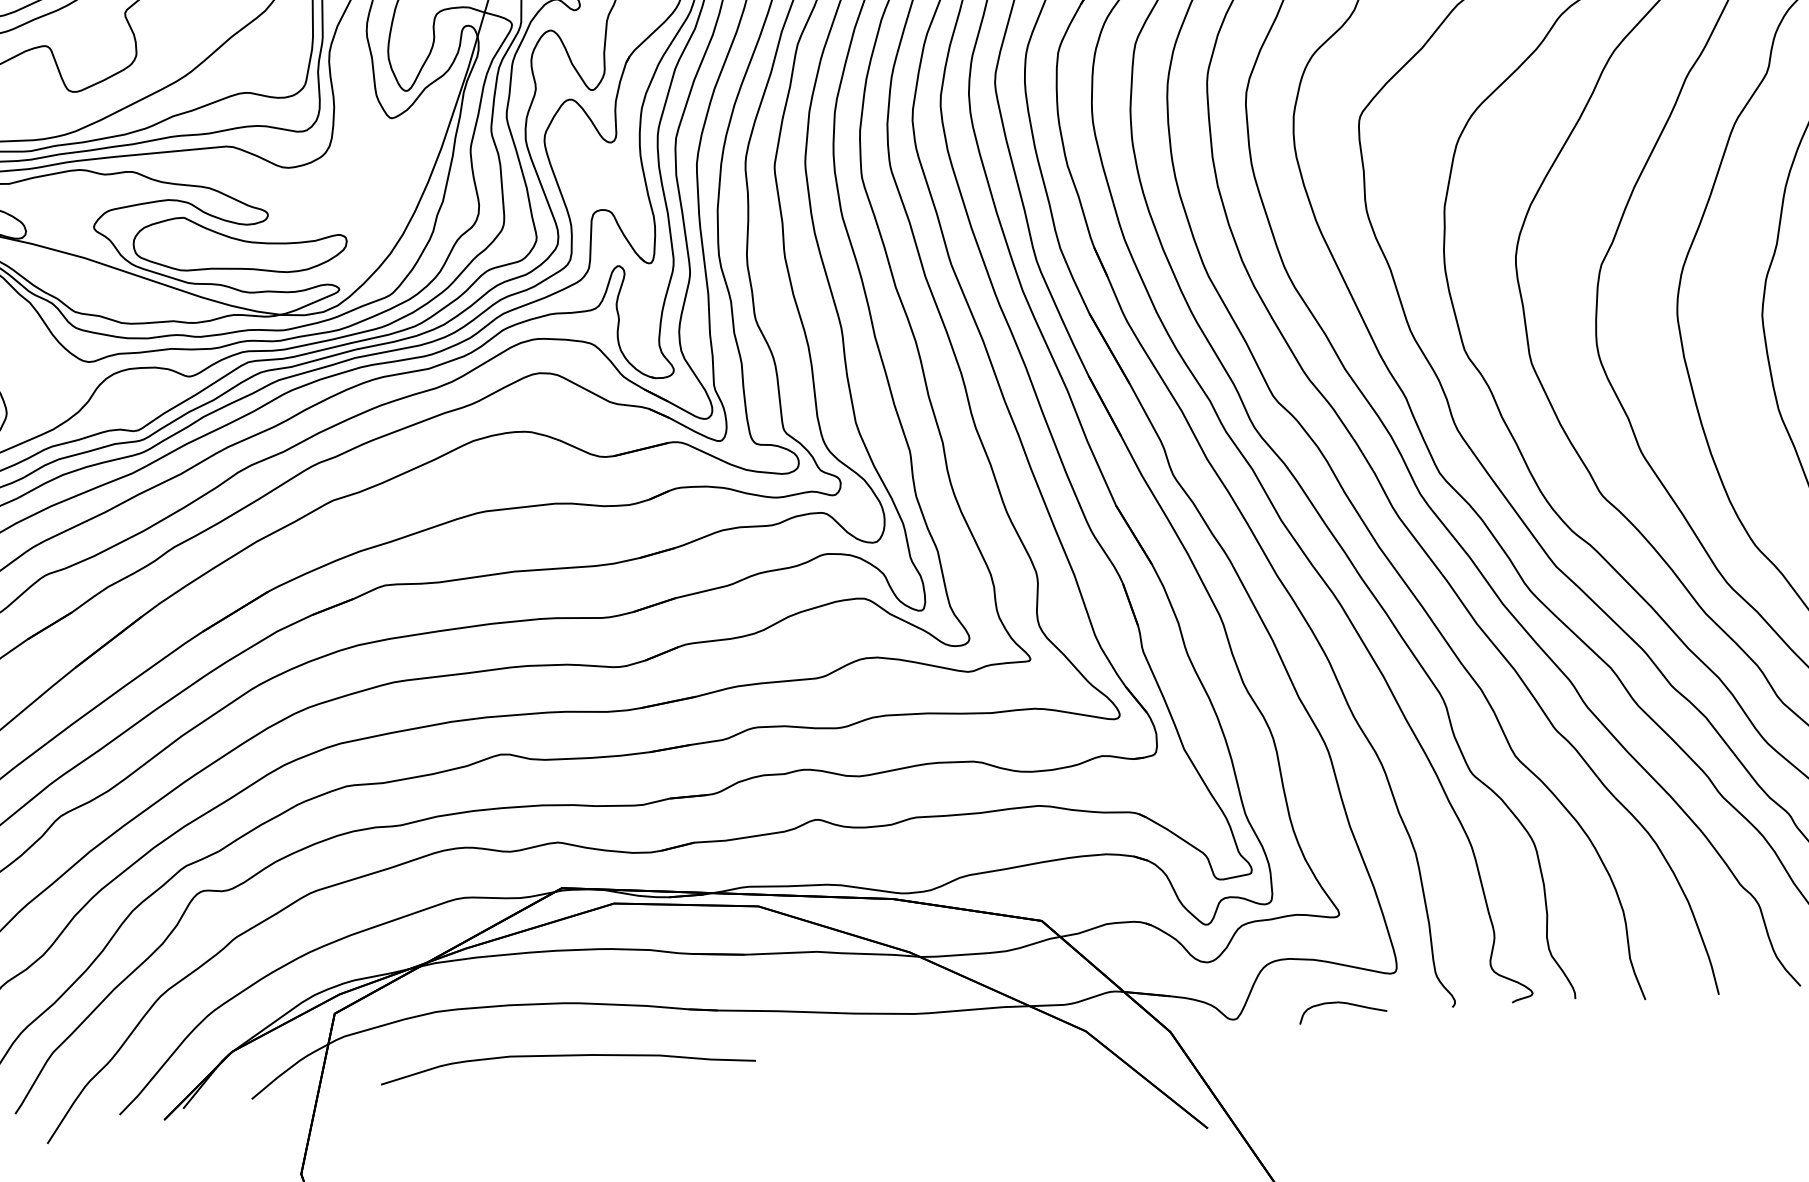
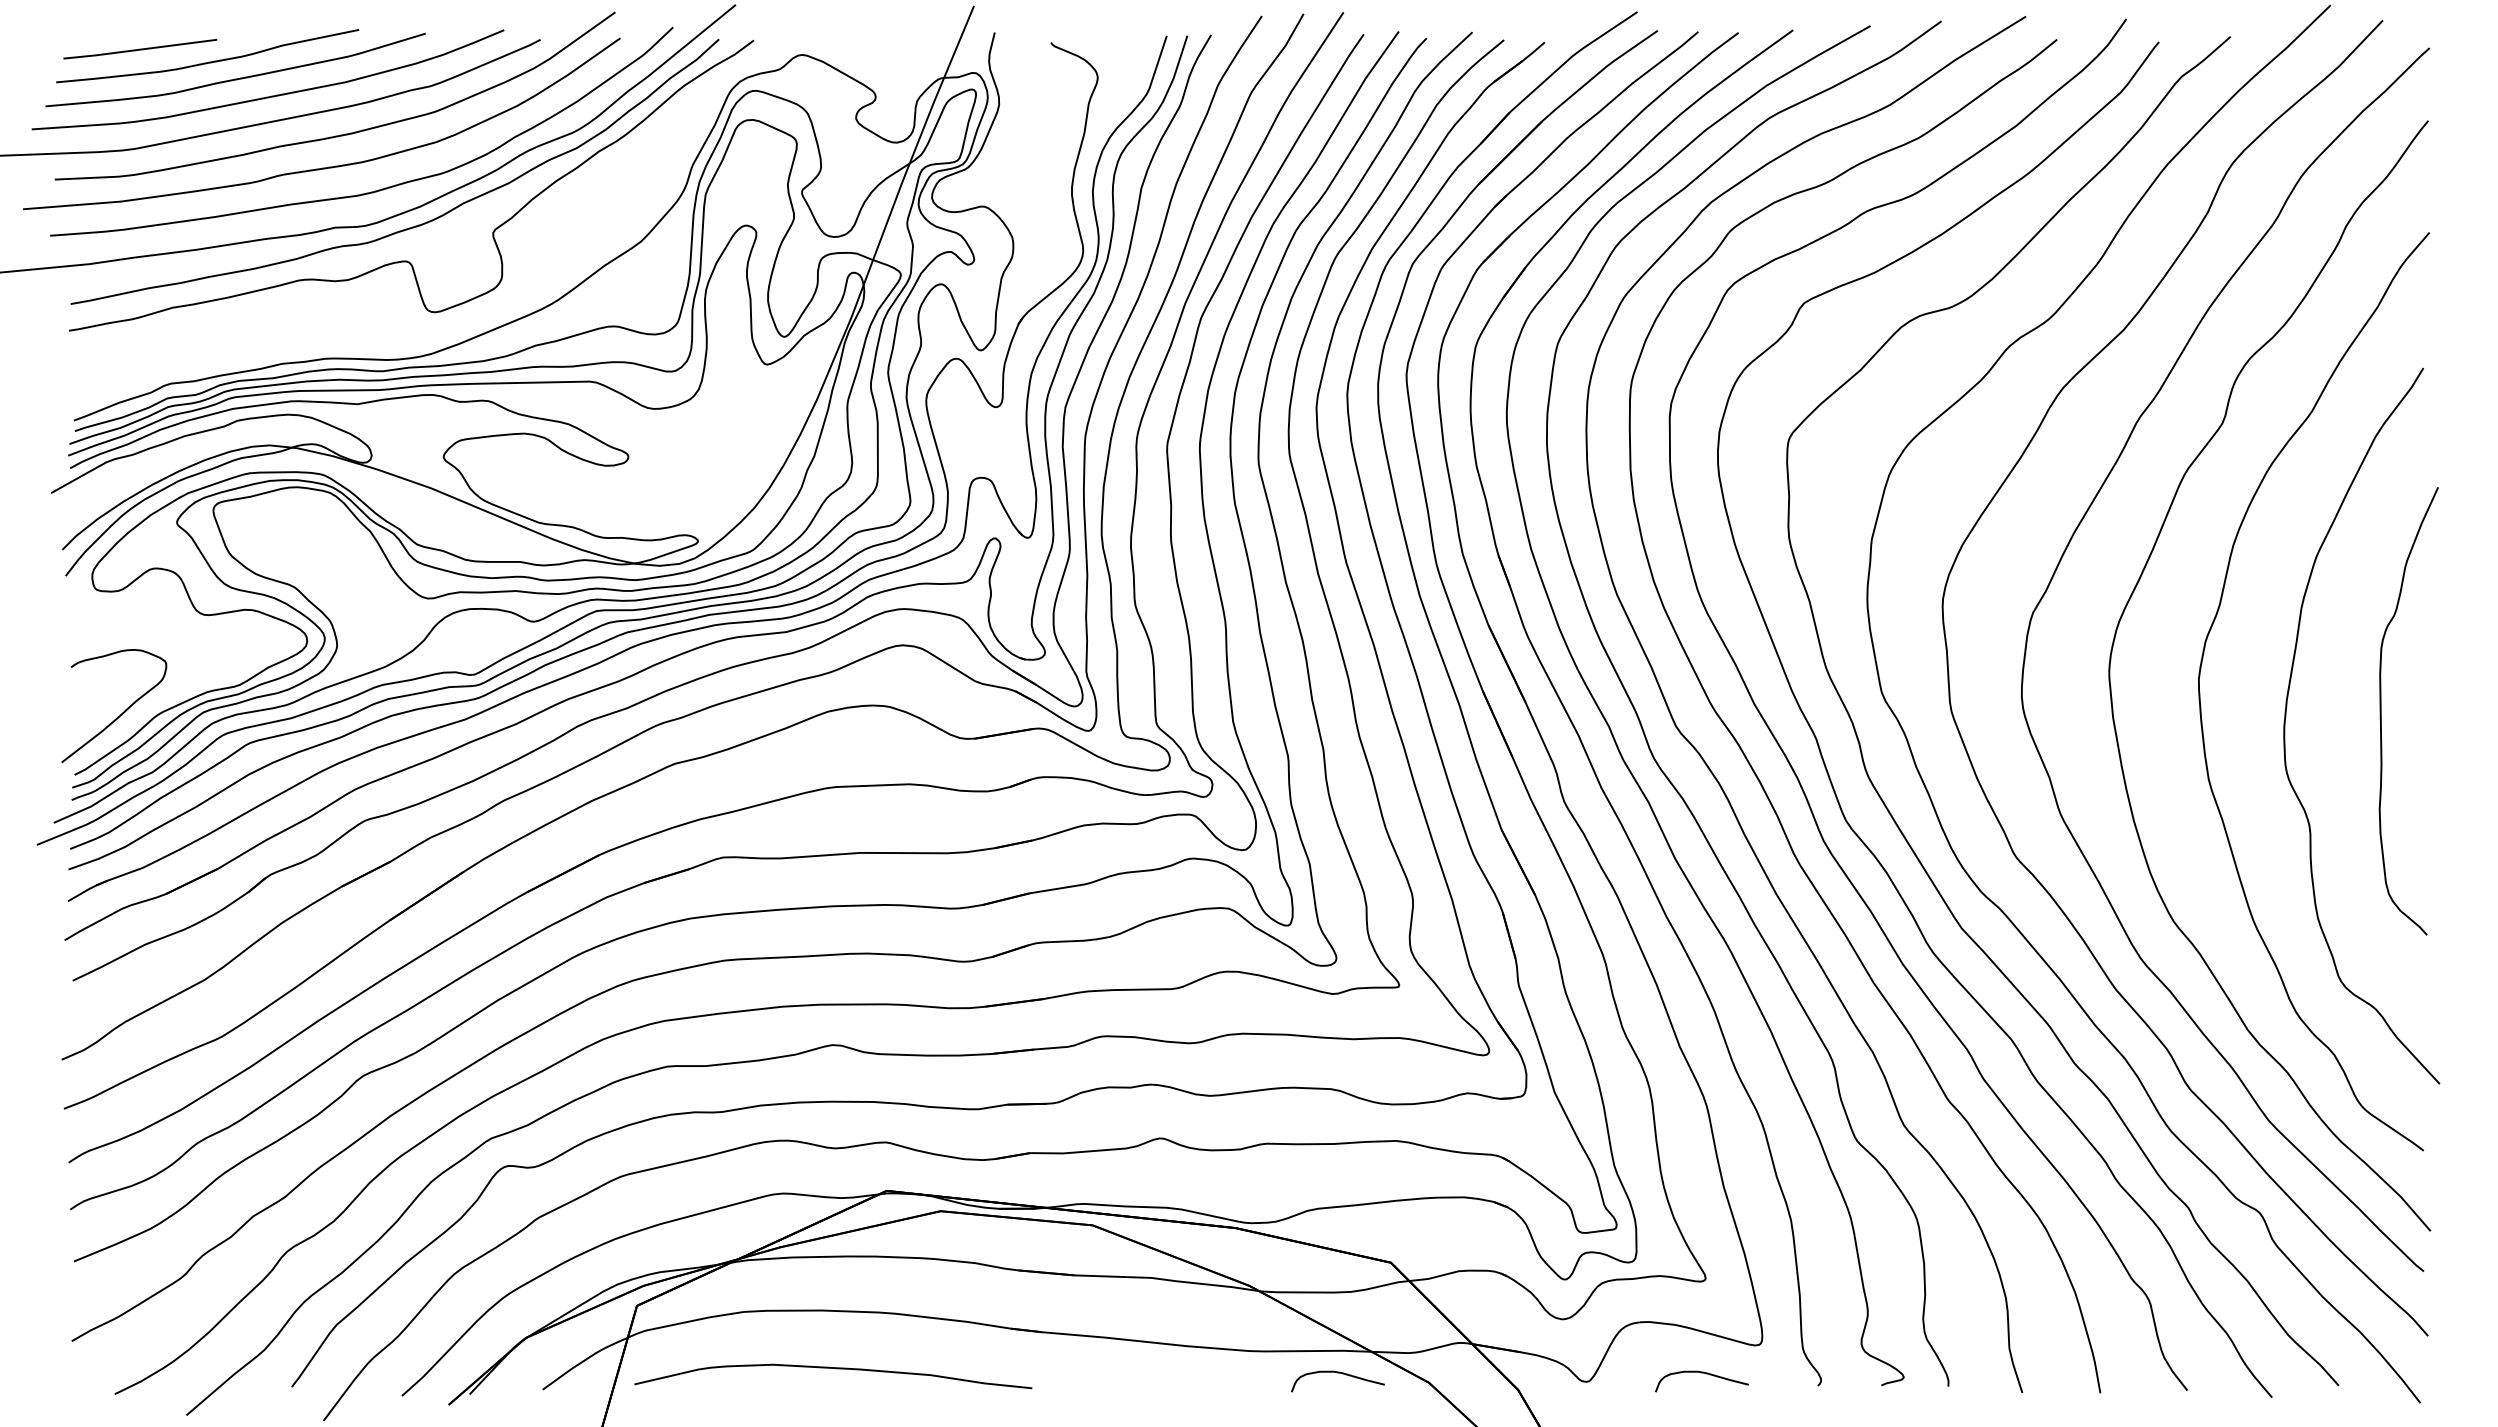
part: (239, 243) -> (596, 485), removed
curve: (999, 1028) -> (1337, 1373), added
curve: (570, 1056) -> (836, 1369), moved

